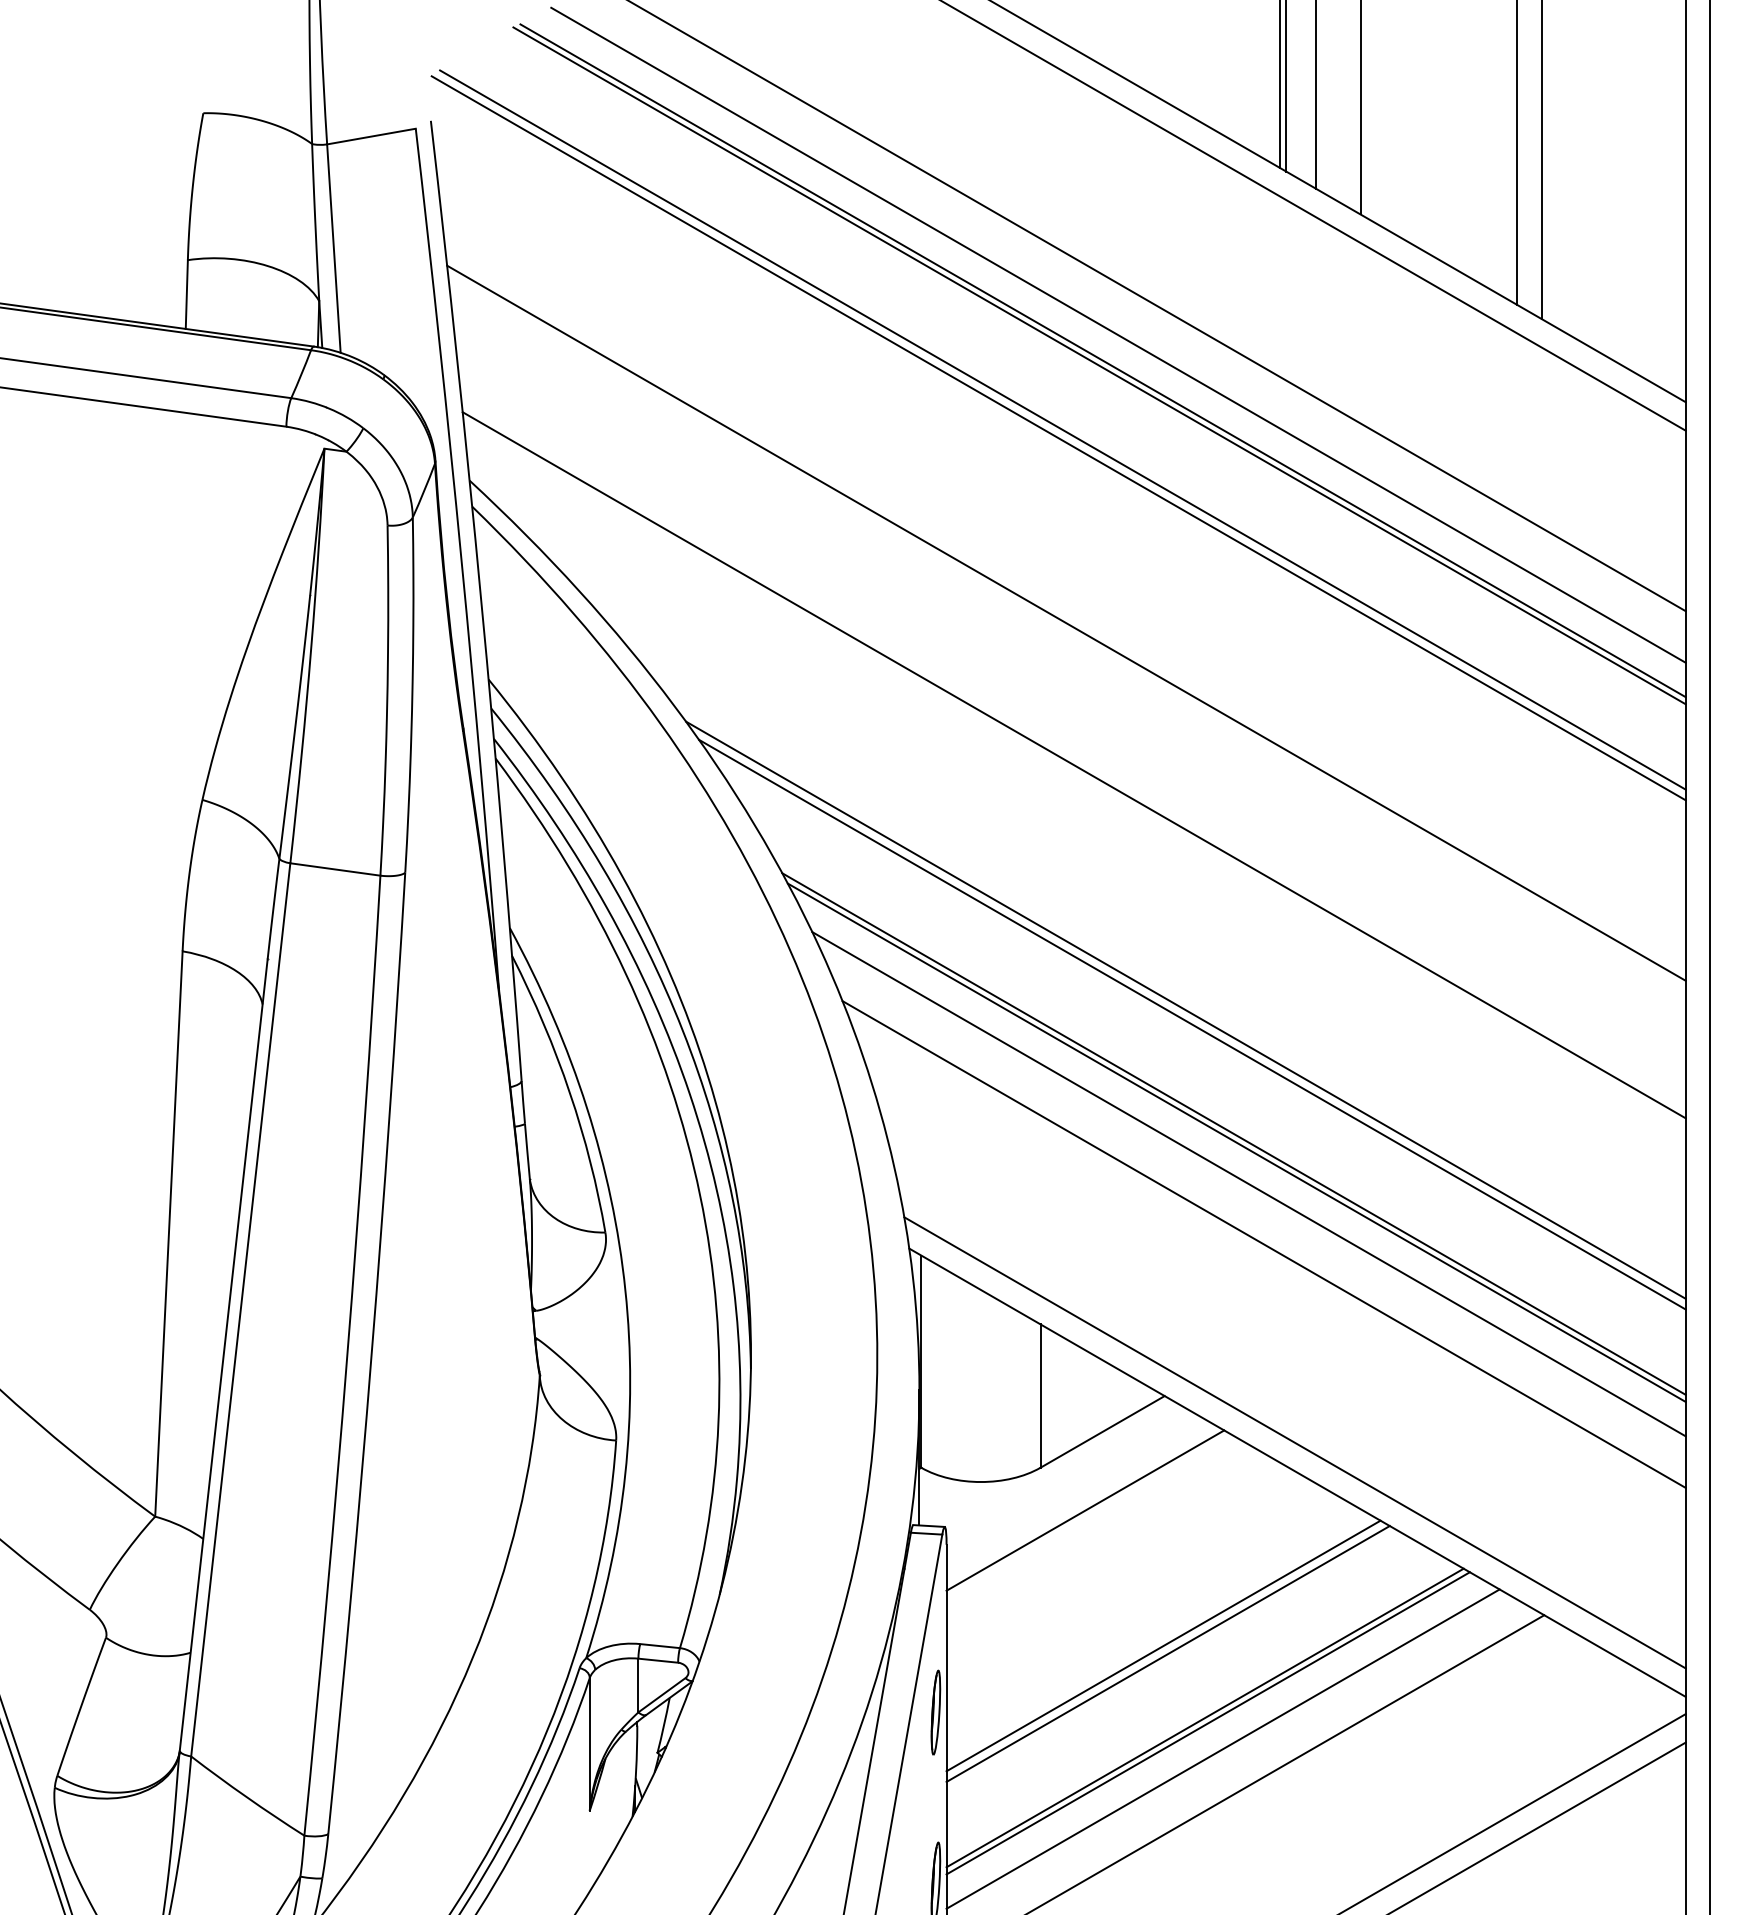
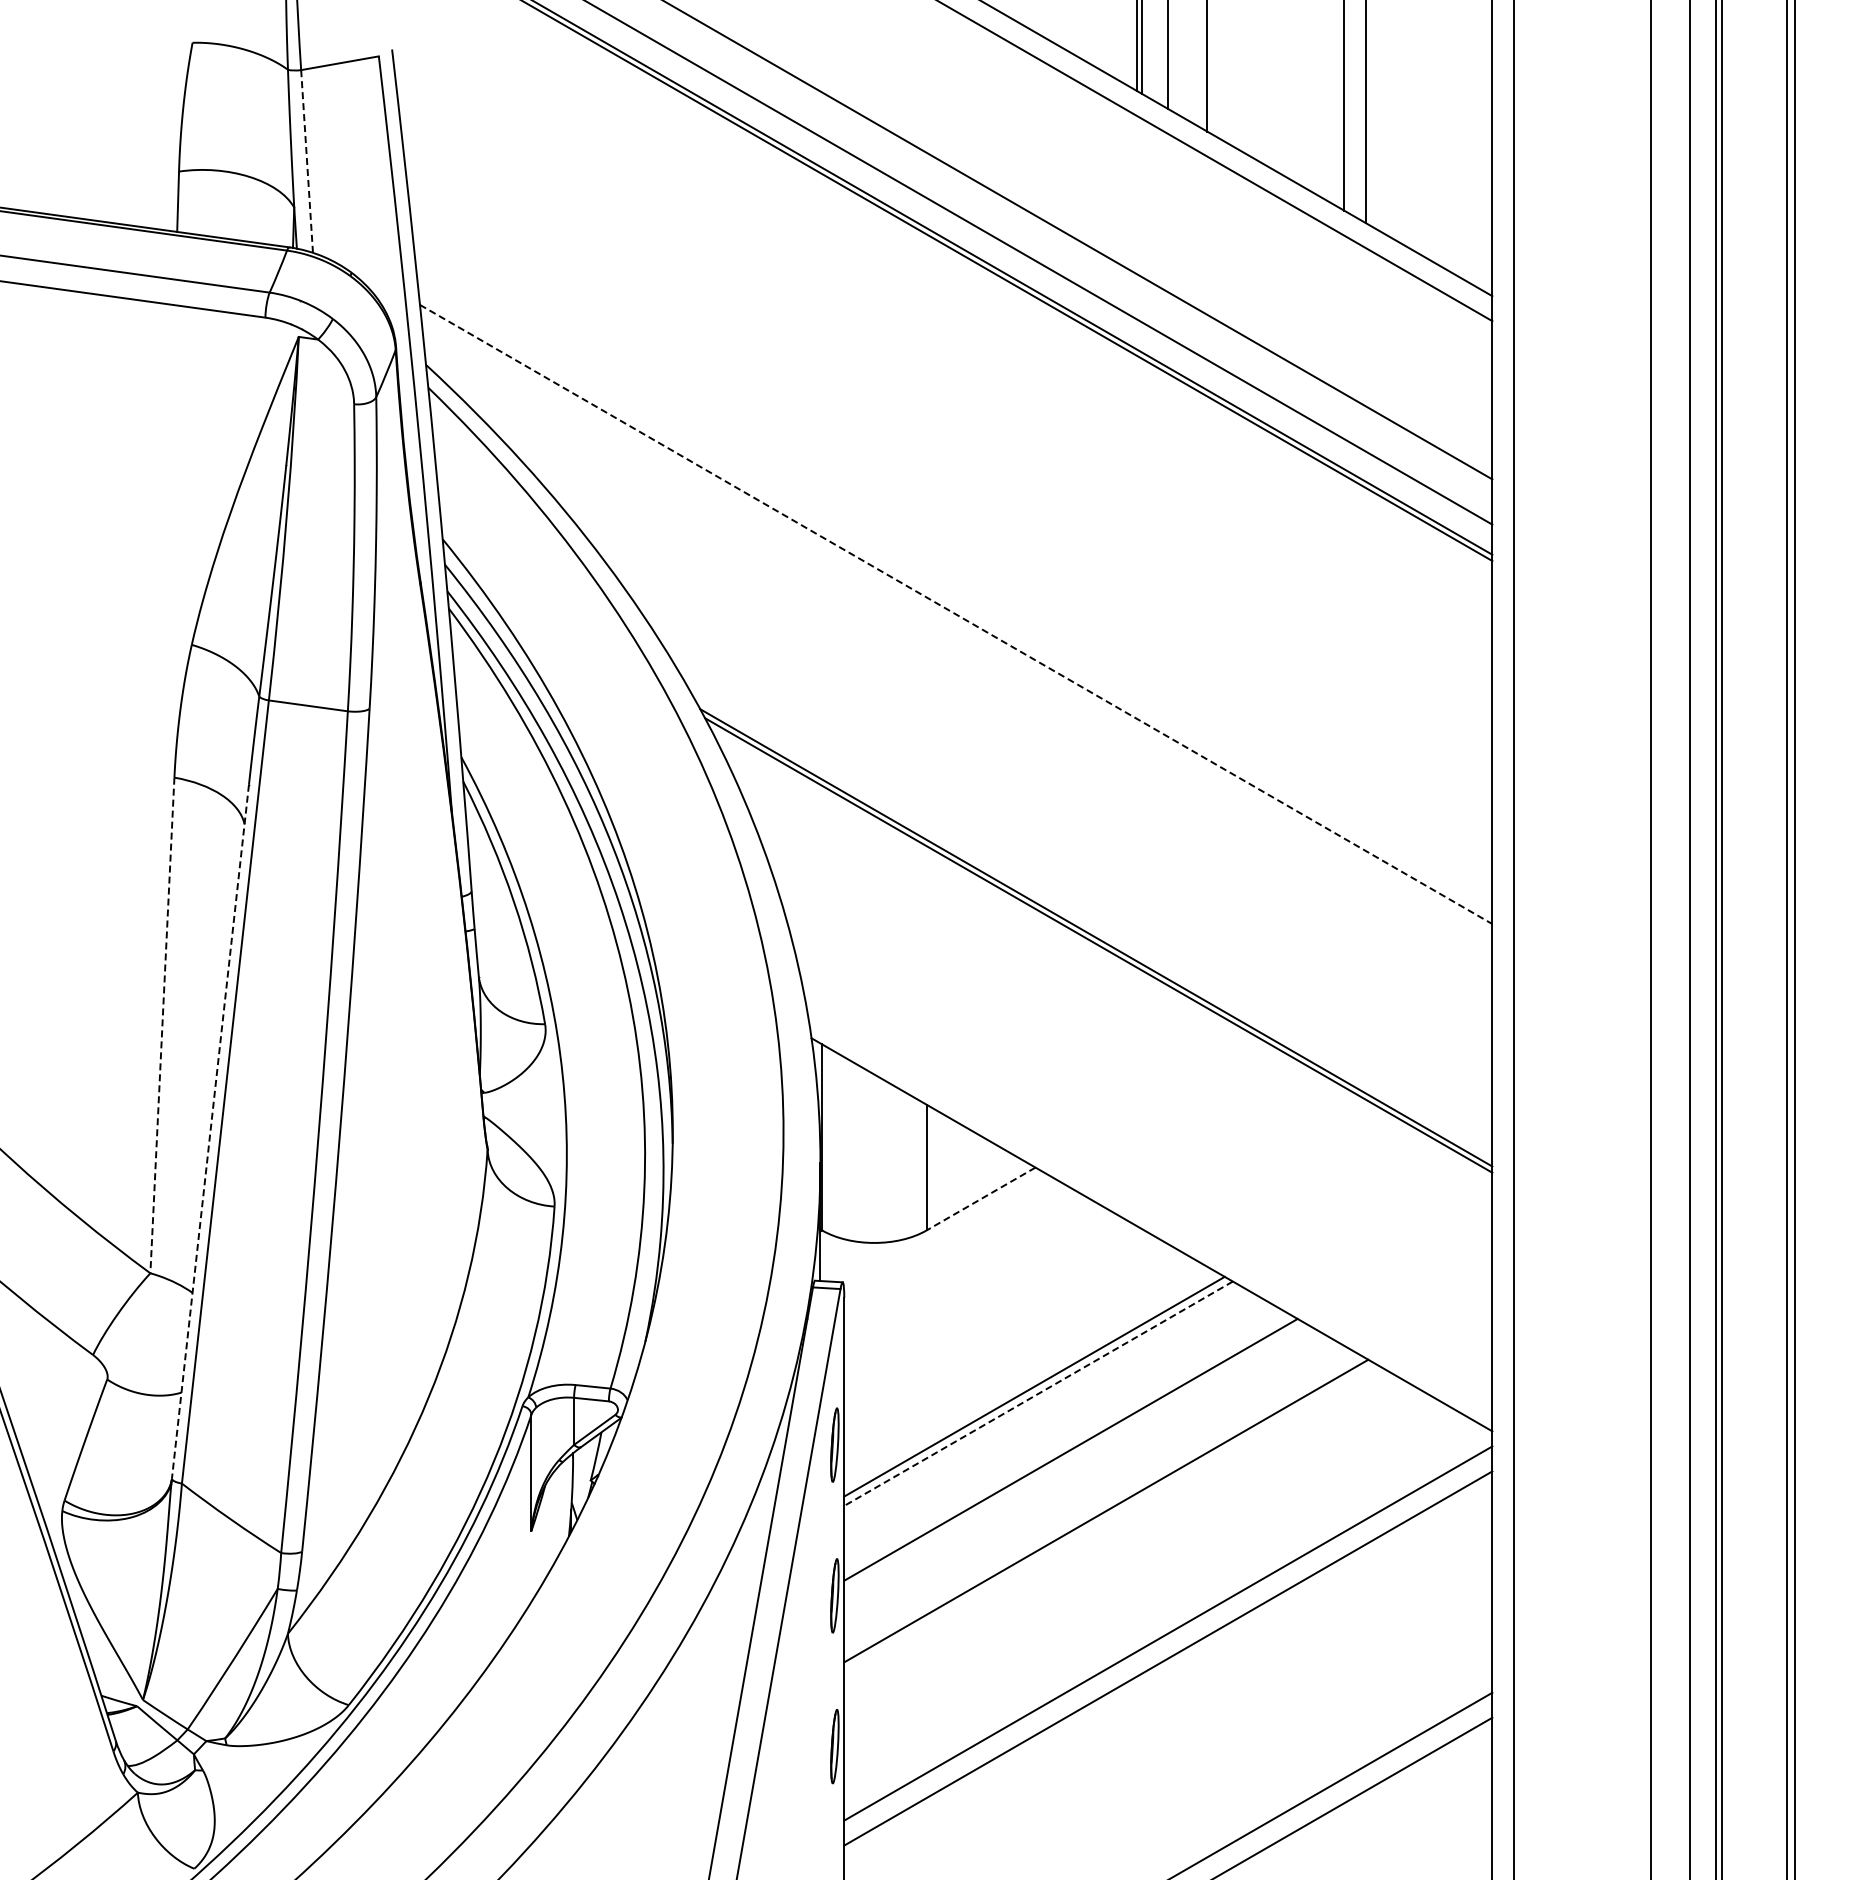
line: (334, 248) -> (307, 161), solid -> dashed
line: (1063, 429) -> (946, 320), removed
line: (1058, 437) -> (942, 327), removed
line: (1066, 622) -> (949, 489), removed
line: (1074, 765) -> (956, 614), solid -> dashed
line: (1185, 1010) -> (1053, 829), removed
line: (1192, 1024) -> (1059, 841), removed
line: (1249, 1183) -> (1109, 981), removed
line: (169, 1234) -> (162, 1025), solid -> dashed
line: (1263, 1244) -> (1122, 1034), removed
line: (223, 1356) -> (210, 1132), solid -> dashed
line: (1103, 1432) -> (981, 1199), solid -> dashed
line: (1294, 1442) -> (1149, 1208), removed
line: (1084, 1510) -> (965, 1267), removed
line: (1168, 1653) -> (1038, 1393), solid -> dashed
line: (1208, 1723) -> (1073, 1454), removed
line: (1222, 1749) -> (1086, 1477), removed

